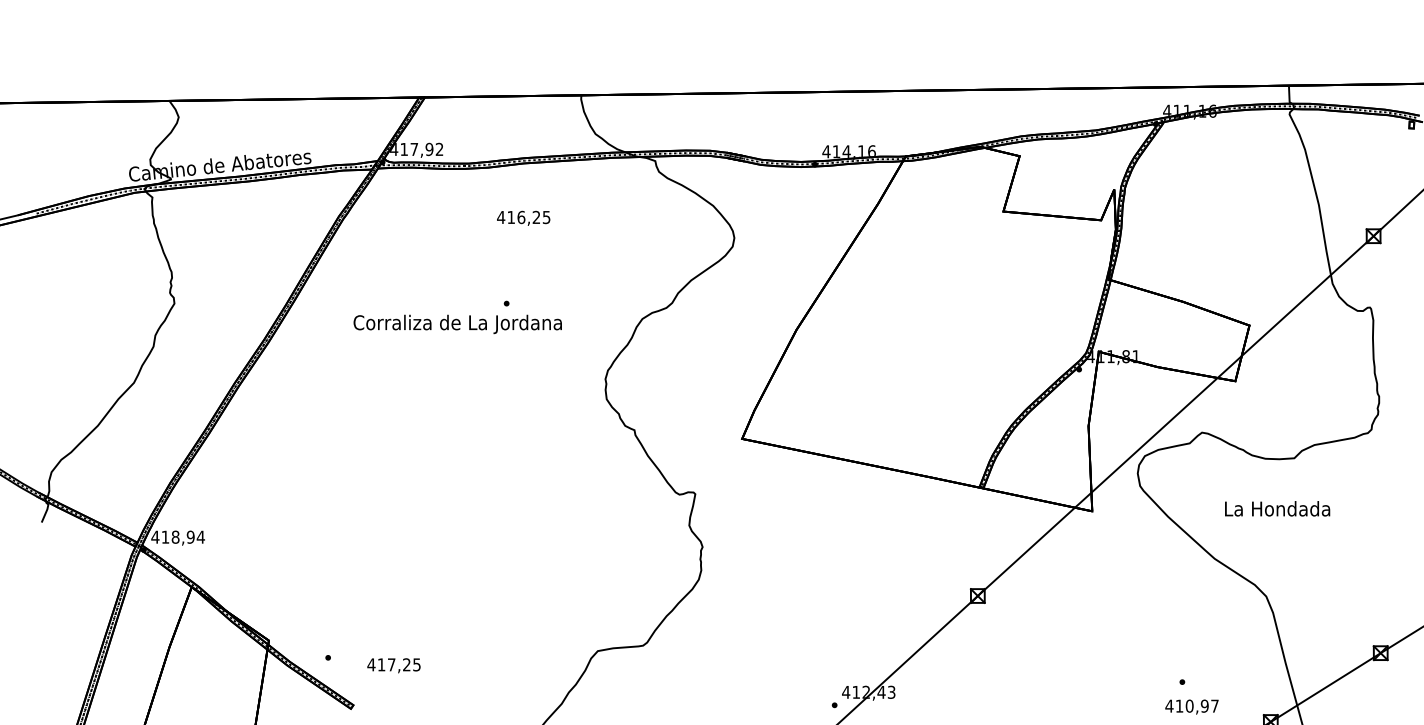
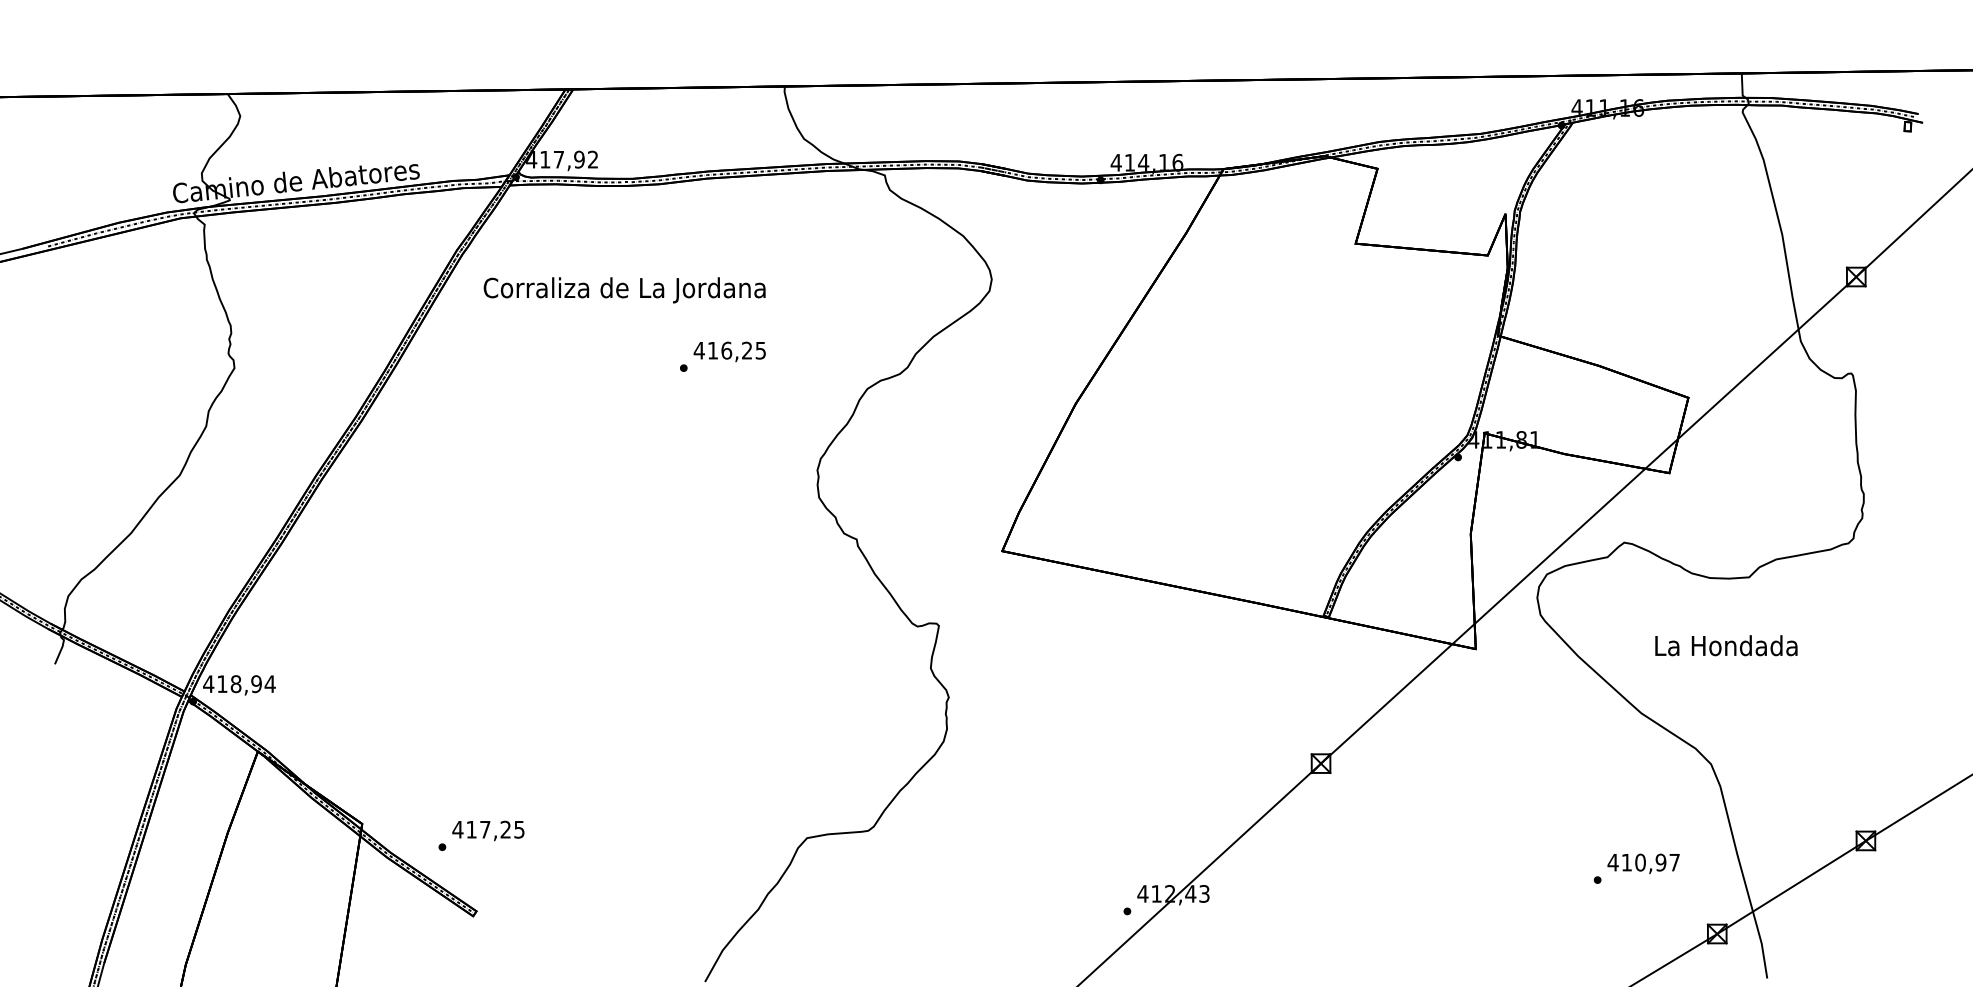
text: (523, 218) -> (729, 351), moved
text: (457, 324) -> (624, 290), moved
text: (394, 665) -> (488, 830), moved
text: (1191, 706) -> (1643, 863), moved

